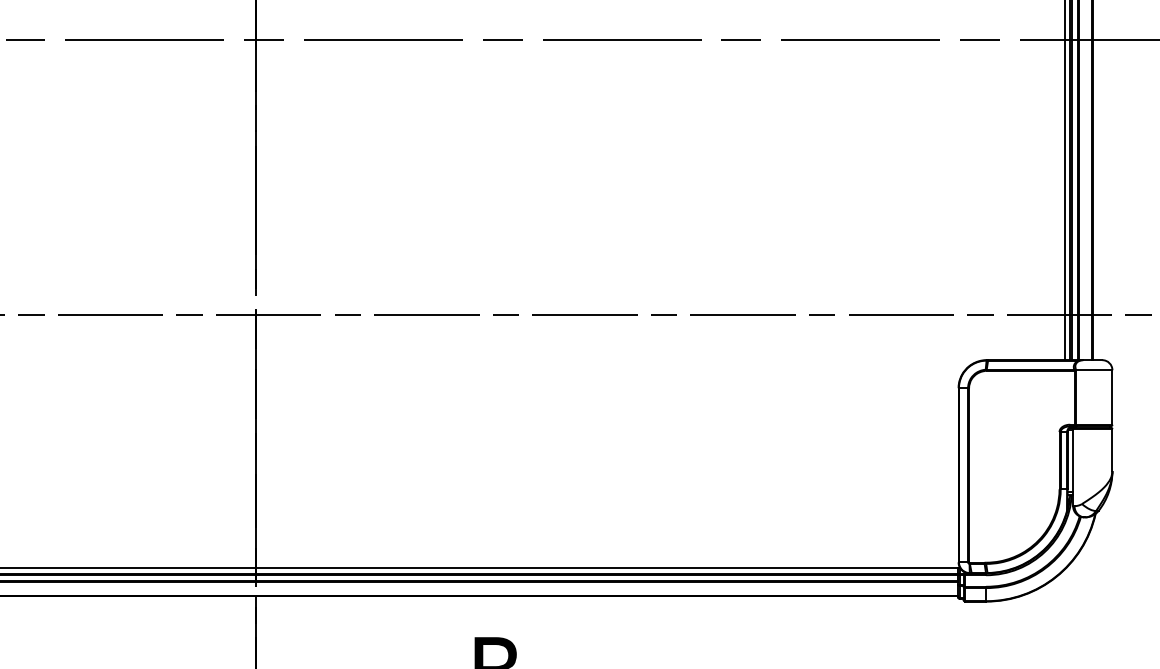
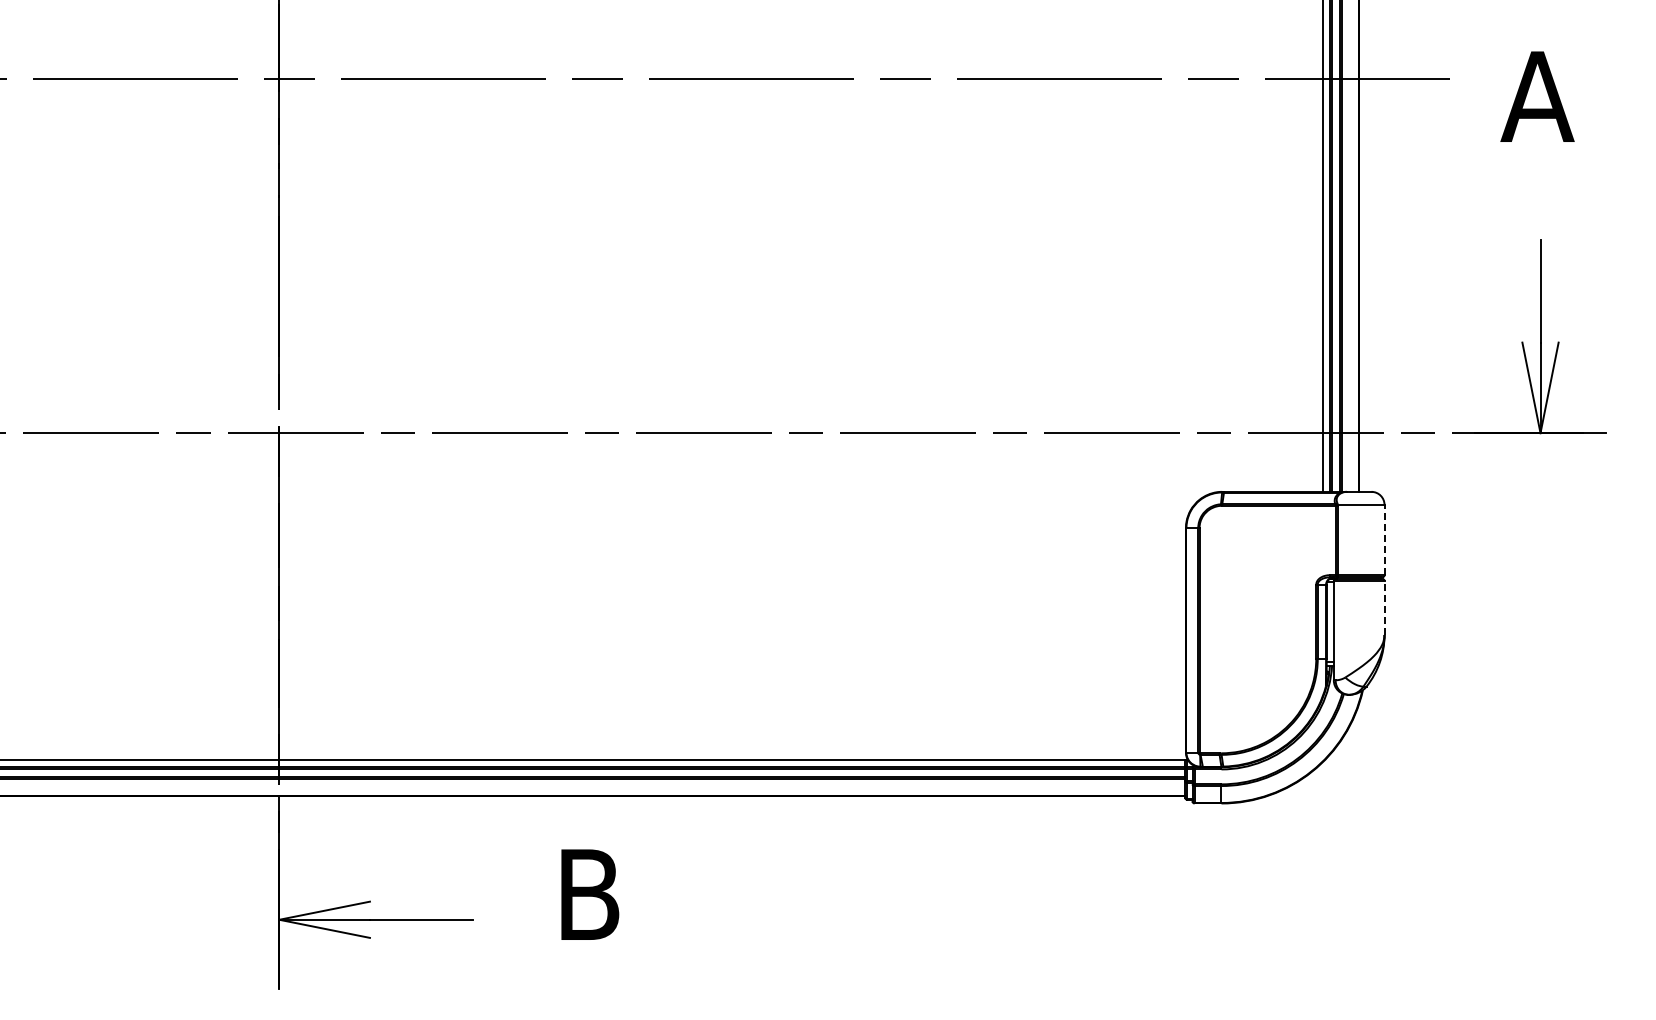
line: (1112, 397) -> (1384, 539), solid -> dashed
line: (1112, 450) -> (1384, 608), solid -> dashed

